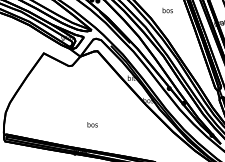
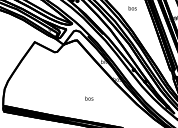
text: (92, 124) -> (89, 98), moved

